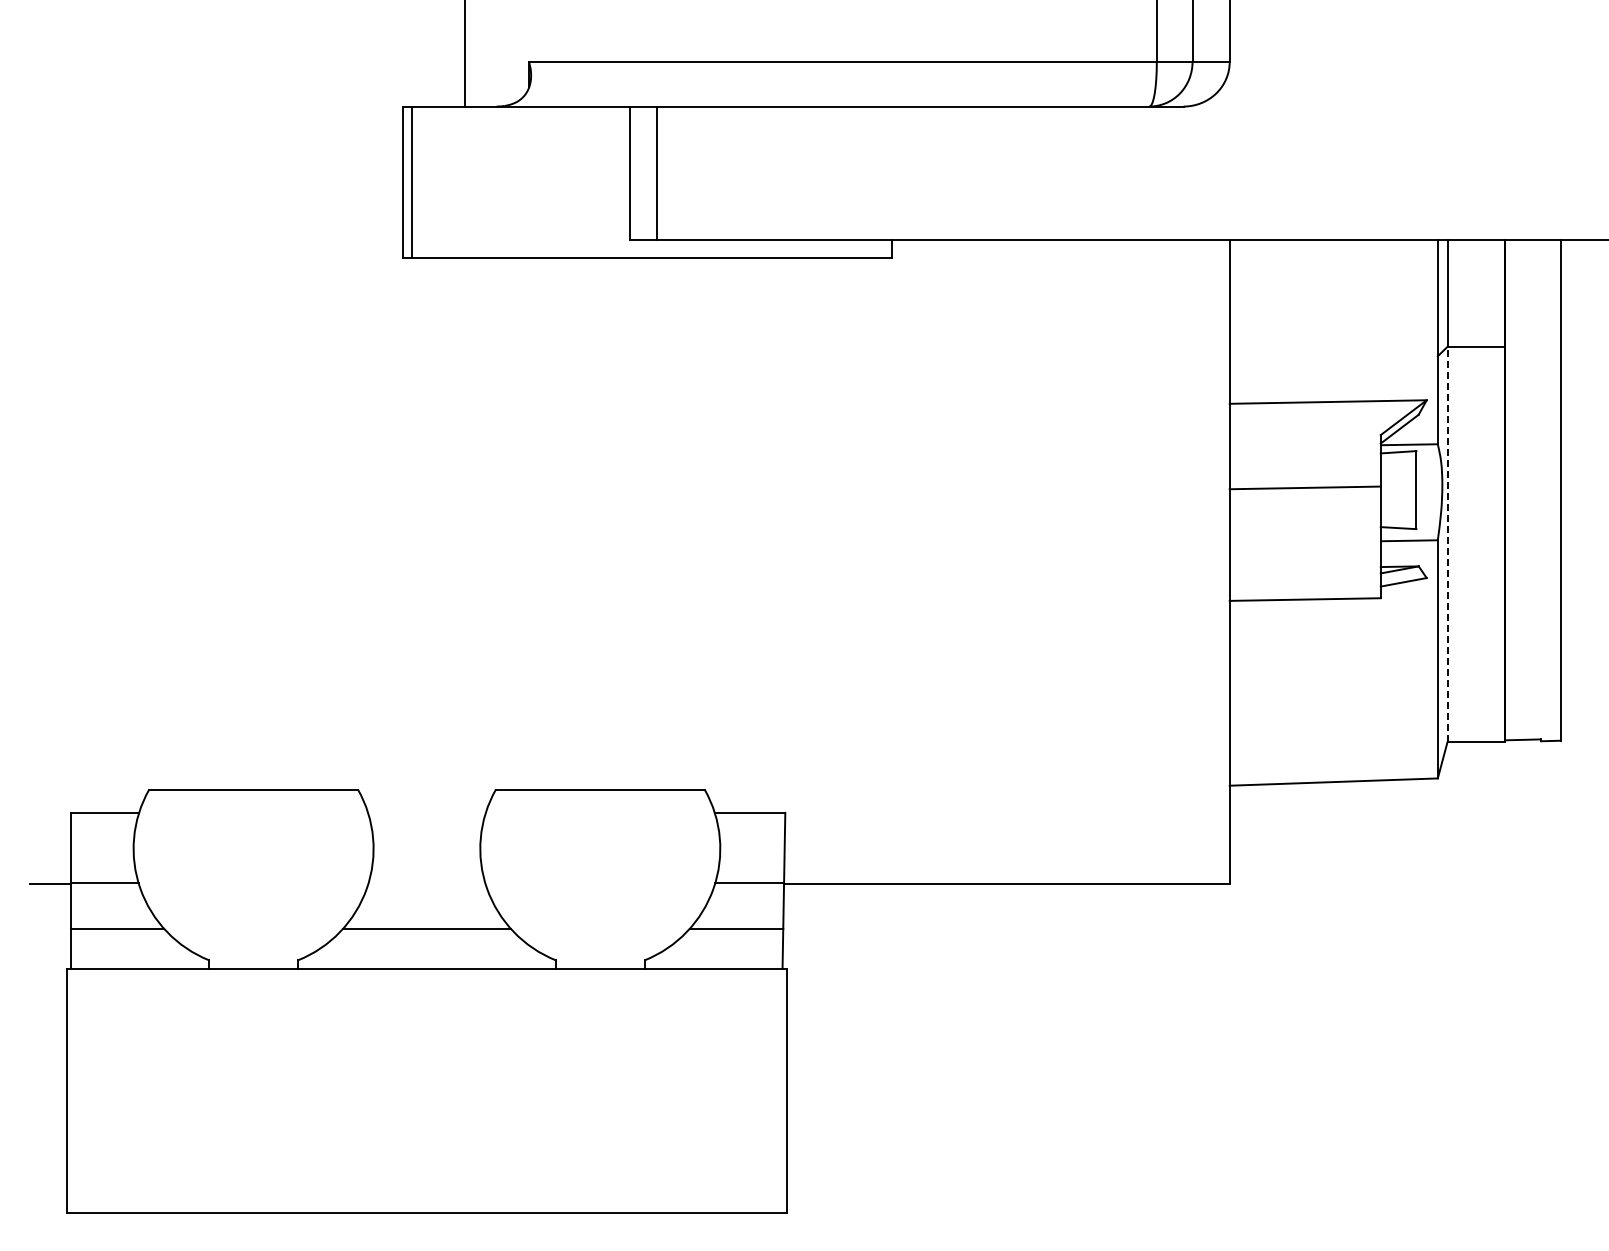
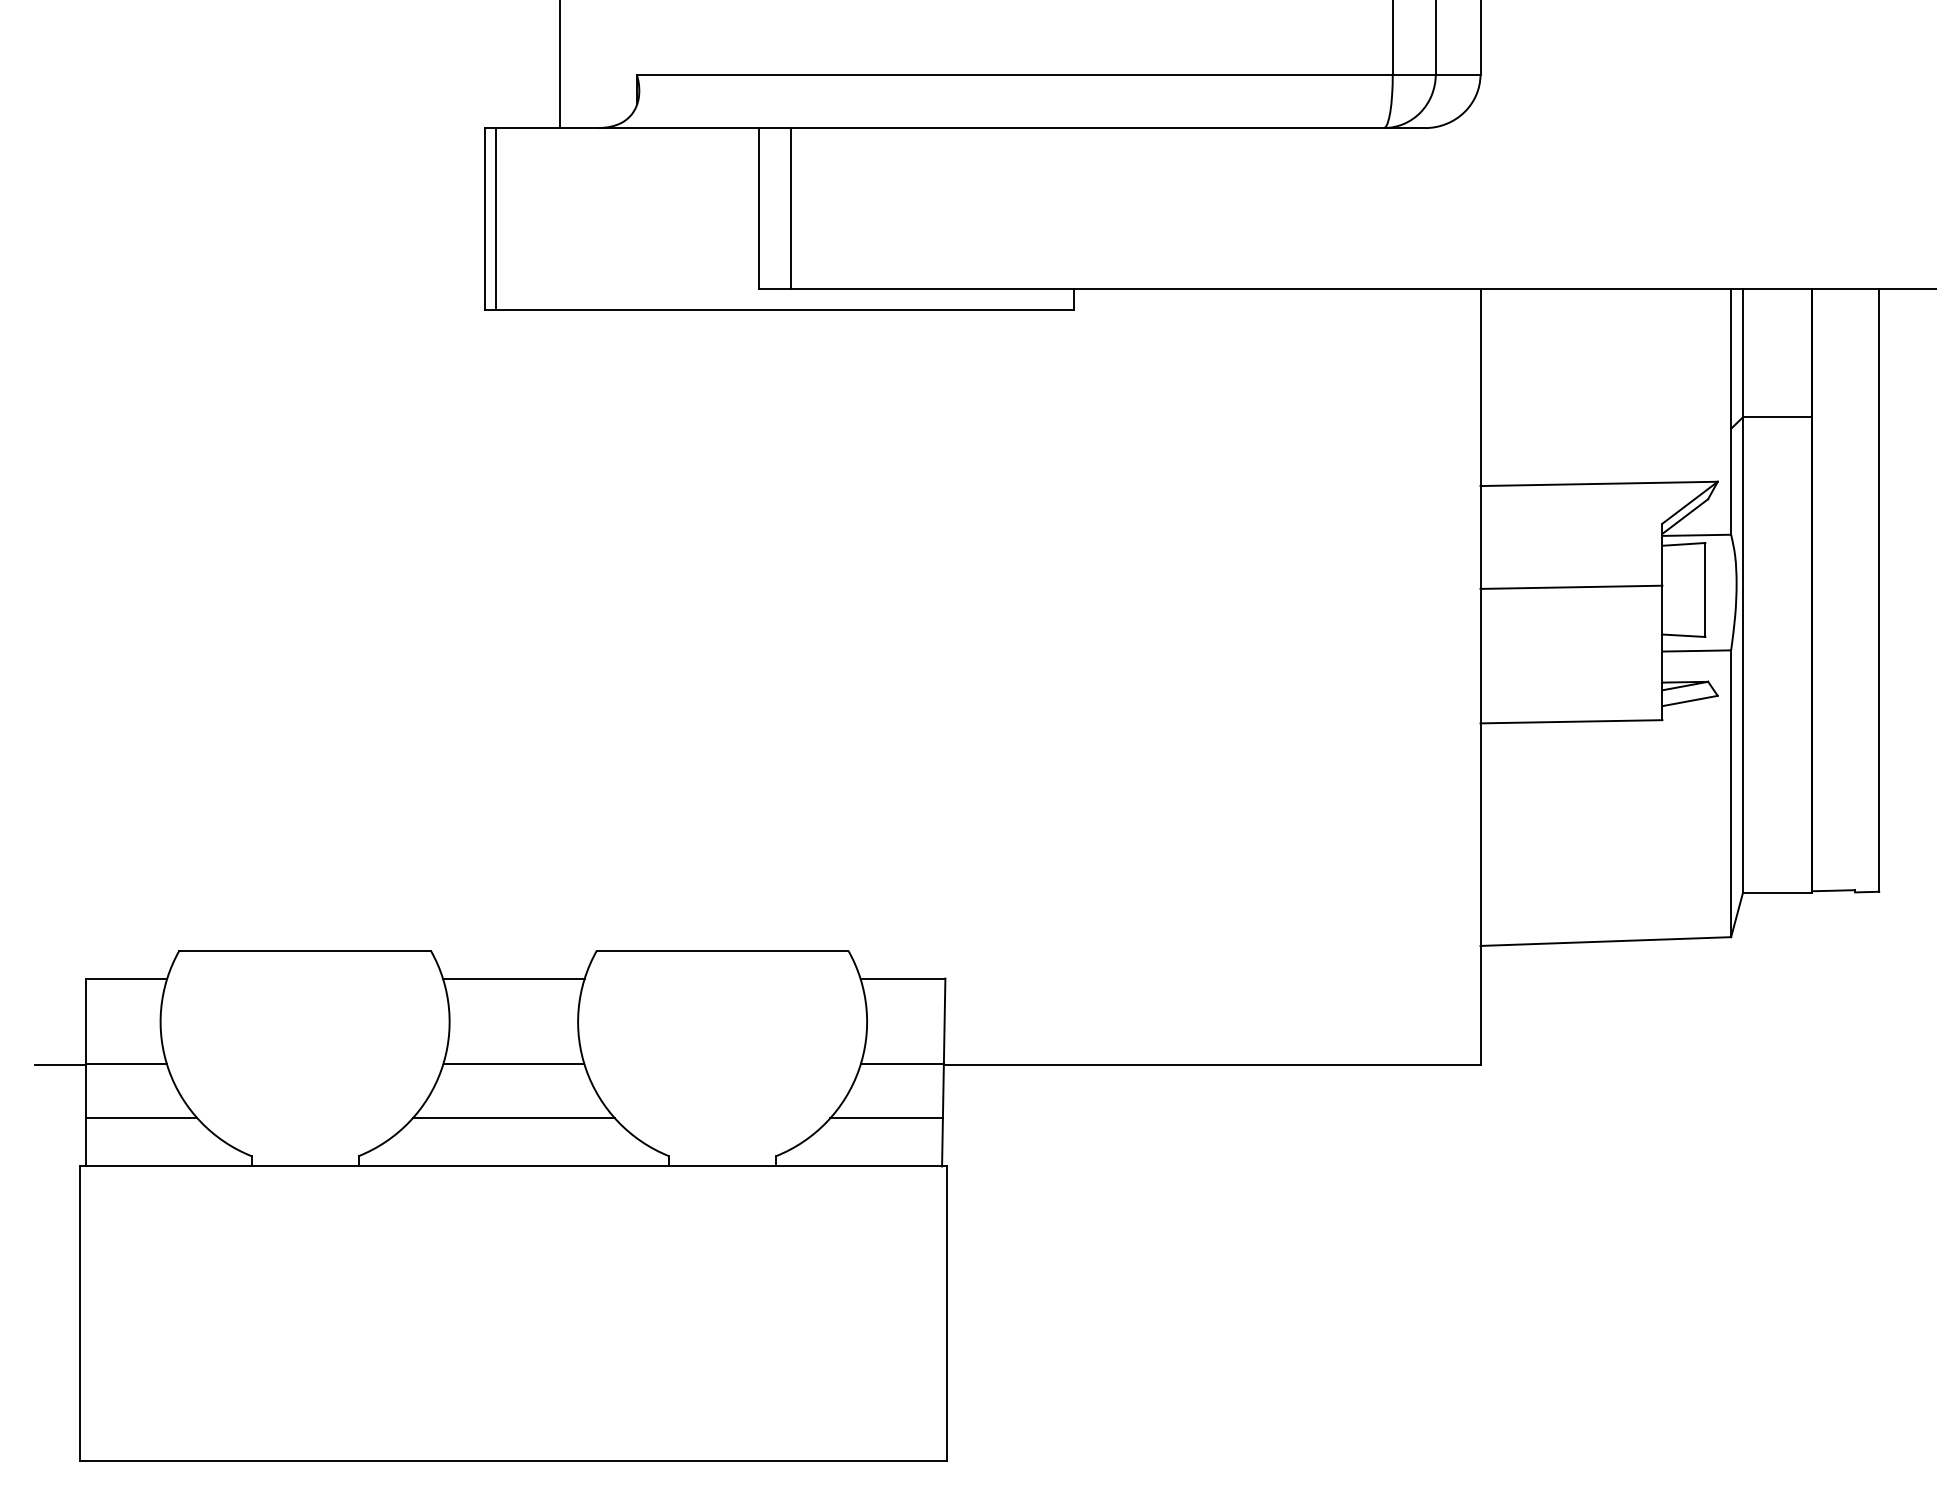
line: (1447, 544) -> (1742, 655), dashed -> solid
line: (426, 812) -> (513, 978), added
line: (426, 883) -> (513, 1063), added

